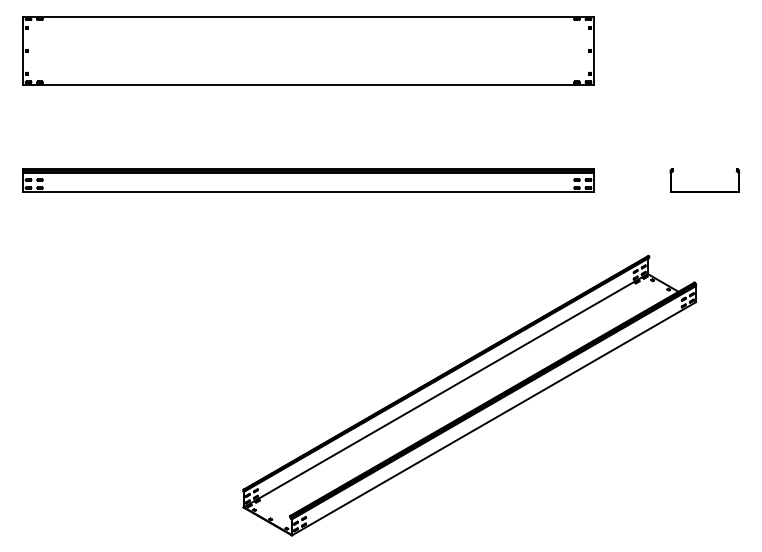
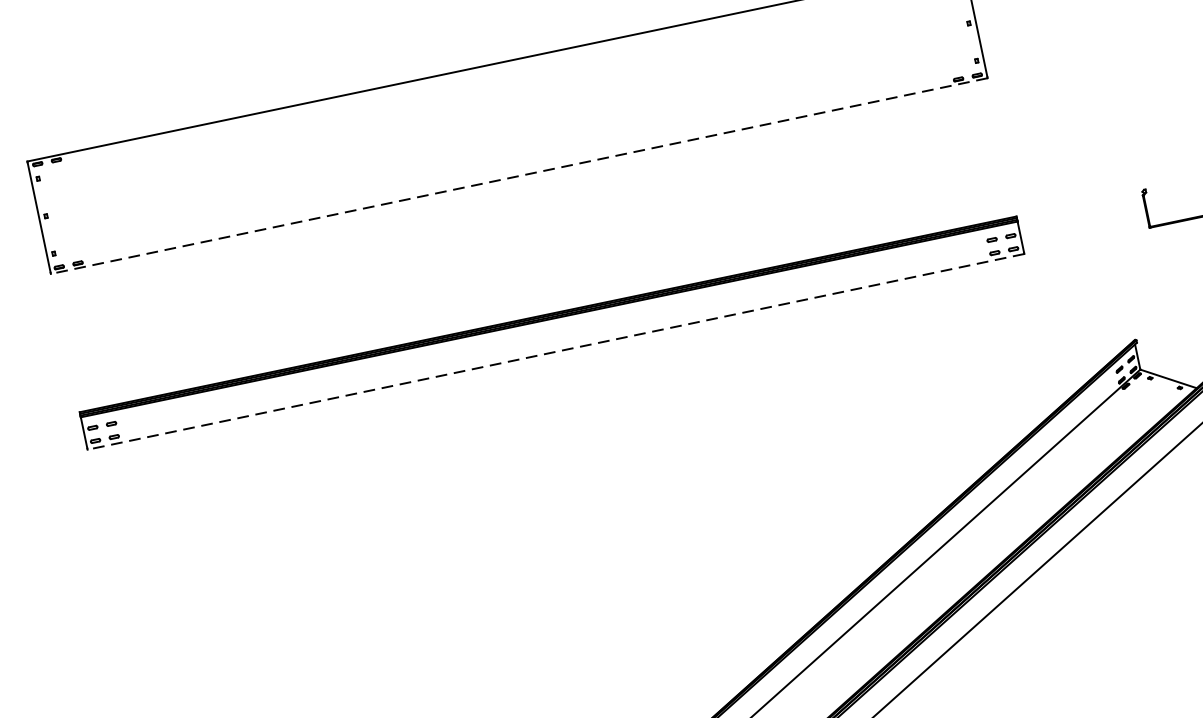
line: (308, 85) -> (519, 176), solid -> dashed
line: (308, 192) -> (556, 352), solid -> dashed

